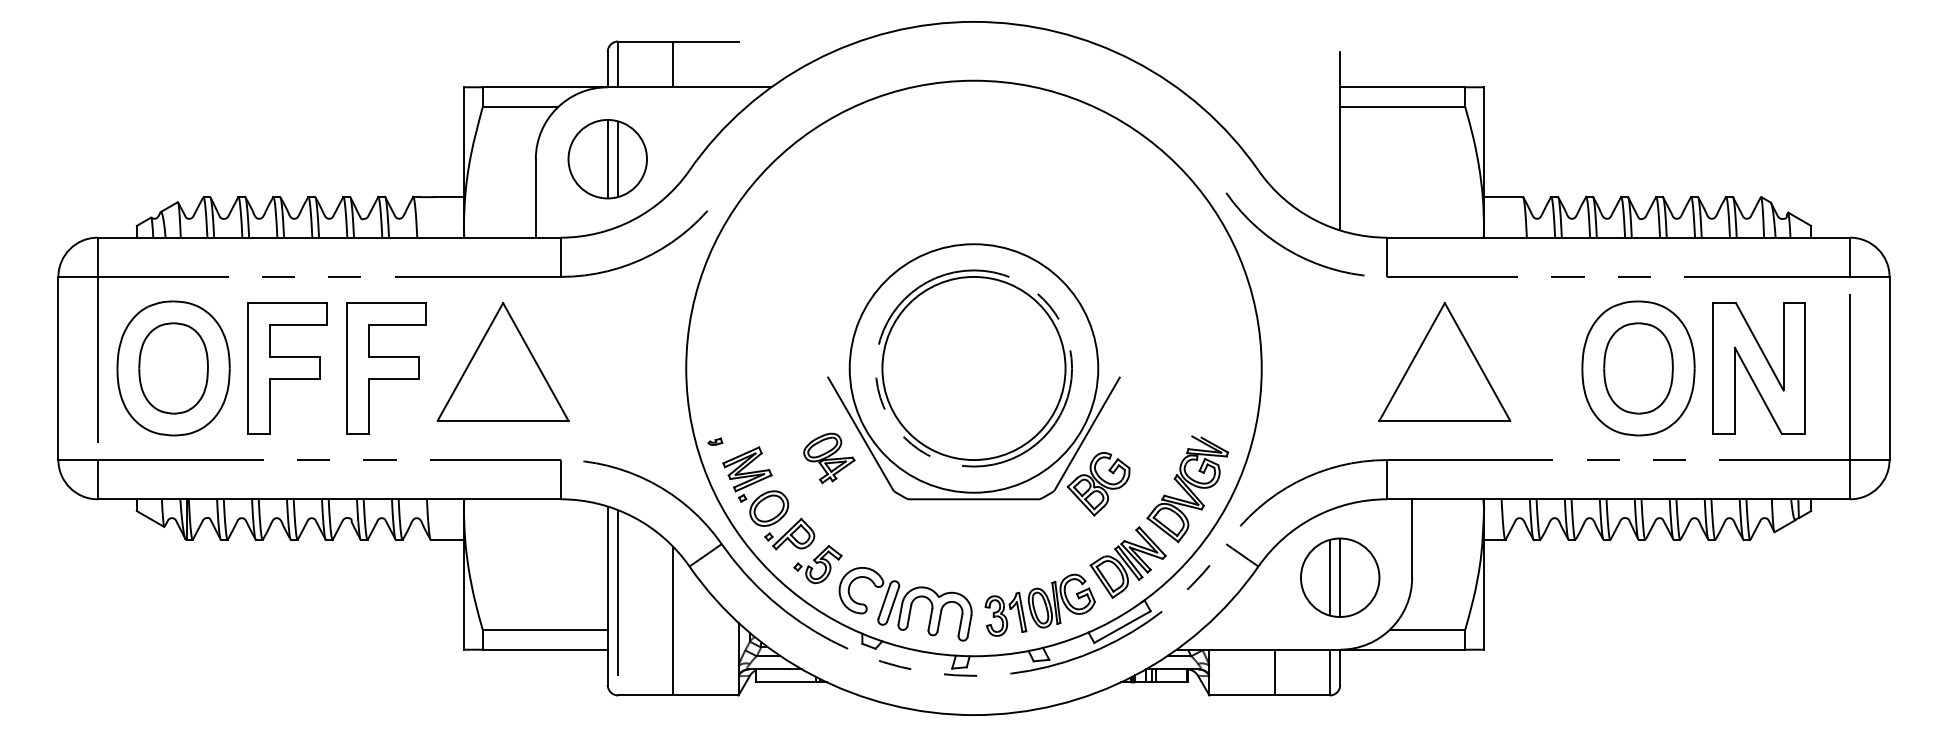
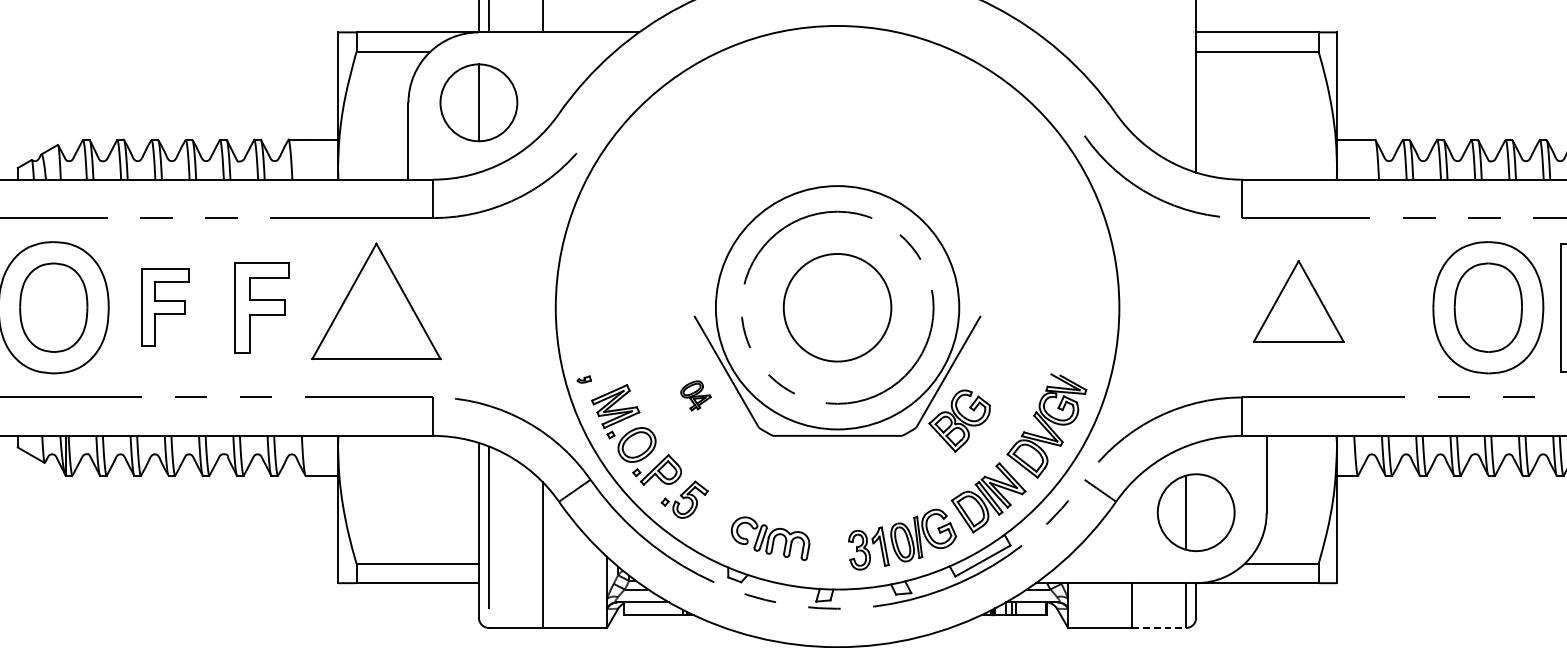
line: (618, 159) -> (489, 103), removed
part: (1444, 361) -> (1298, 300), size x0.7
part: (287, 368) -> (165, 307), size x0.6
part: (386, 368) -> (262, 307), size x0.7
circle: (973, 368) -> (837, 307), size x0.6
part: (829, 458) -> (696, 395), size x0.6
line: (1340, 577) -> (1196, 512), removed
part: (905, 604) -> (770, 538), size x0.6
line: (1302, 695) -> (1159, 628), solid -> dashed

